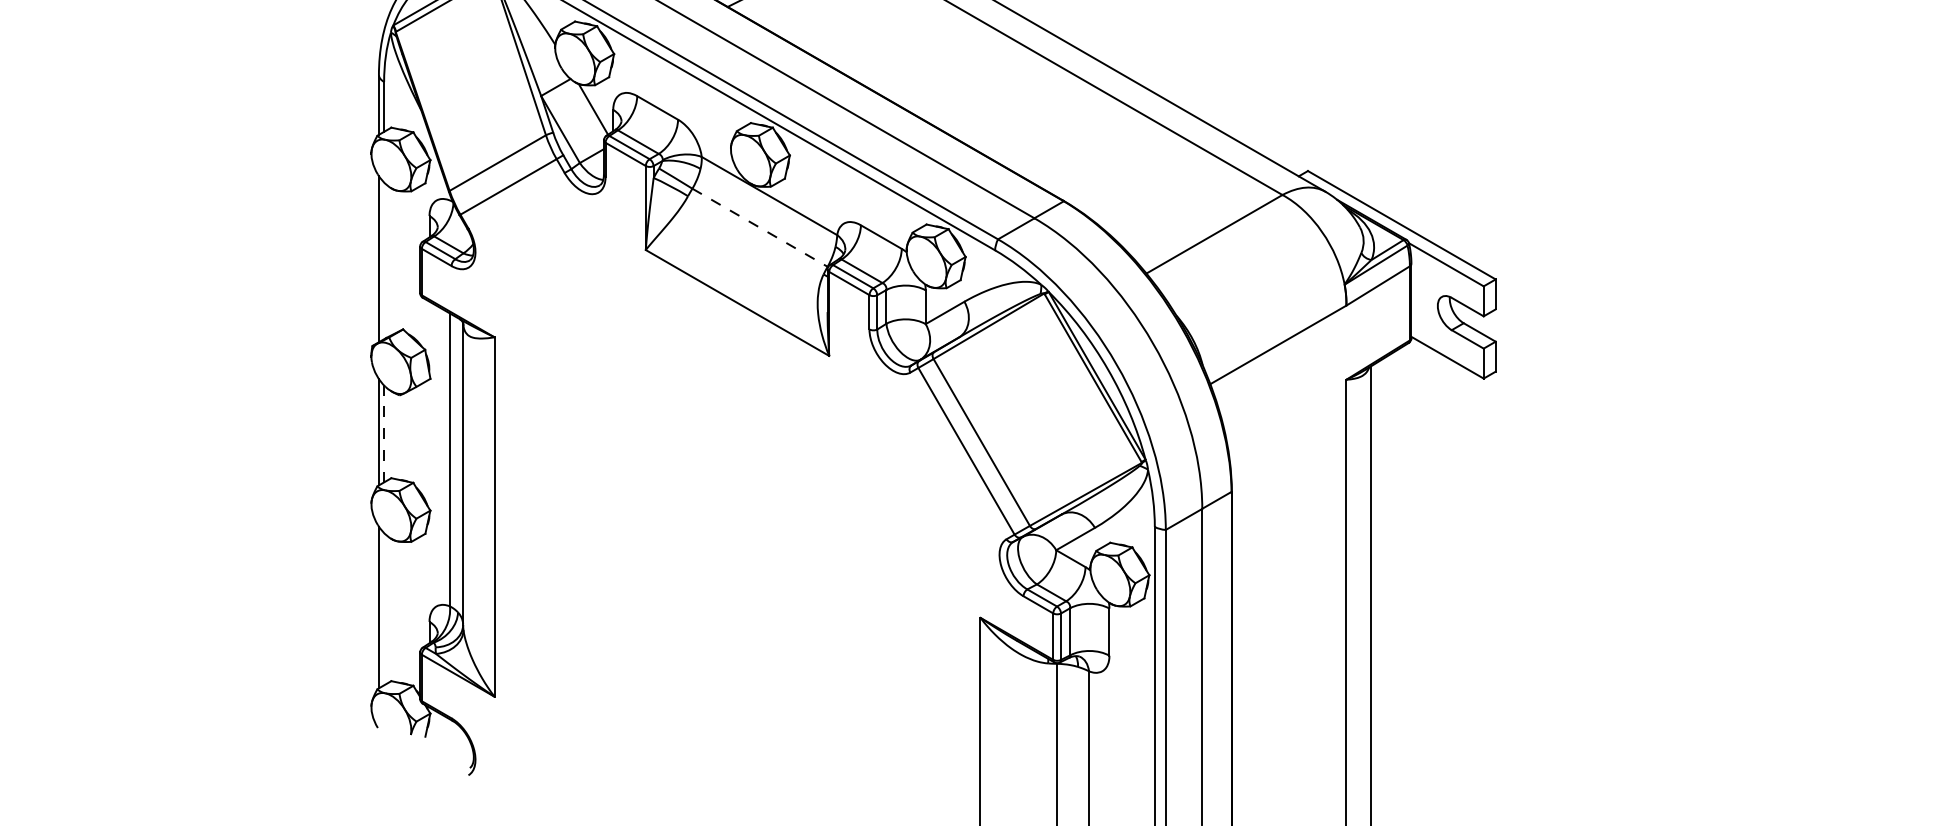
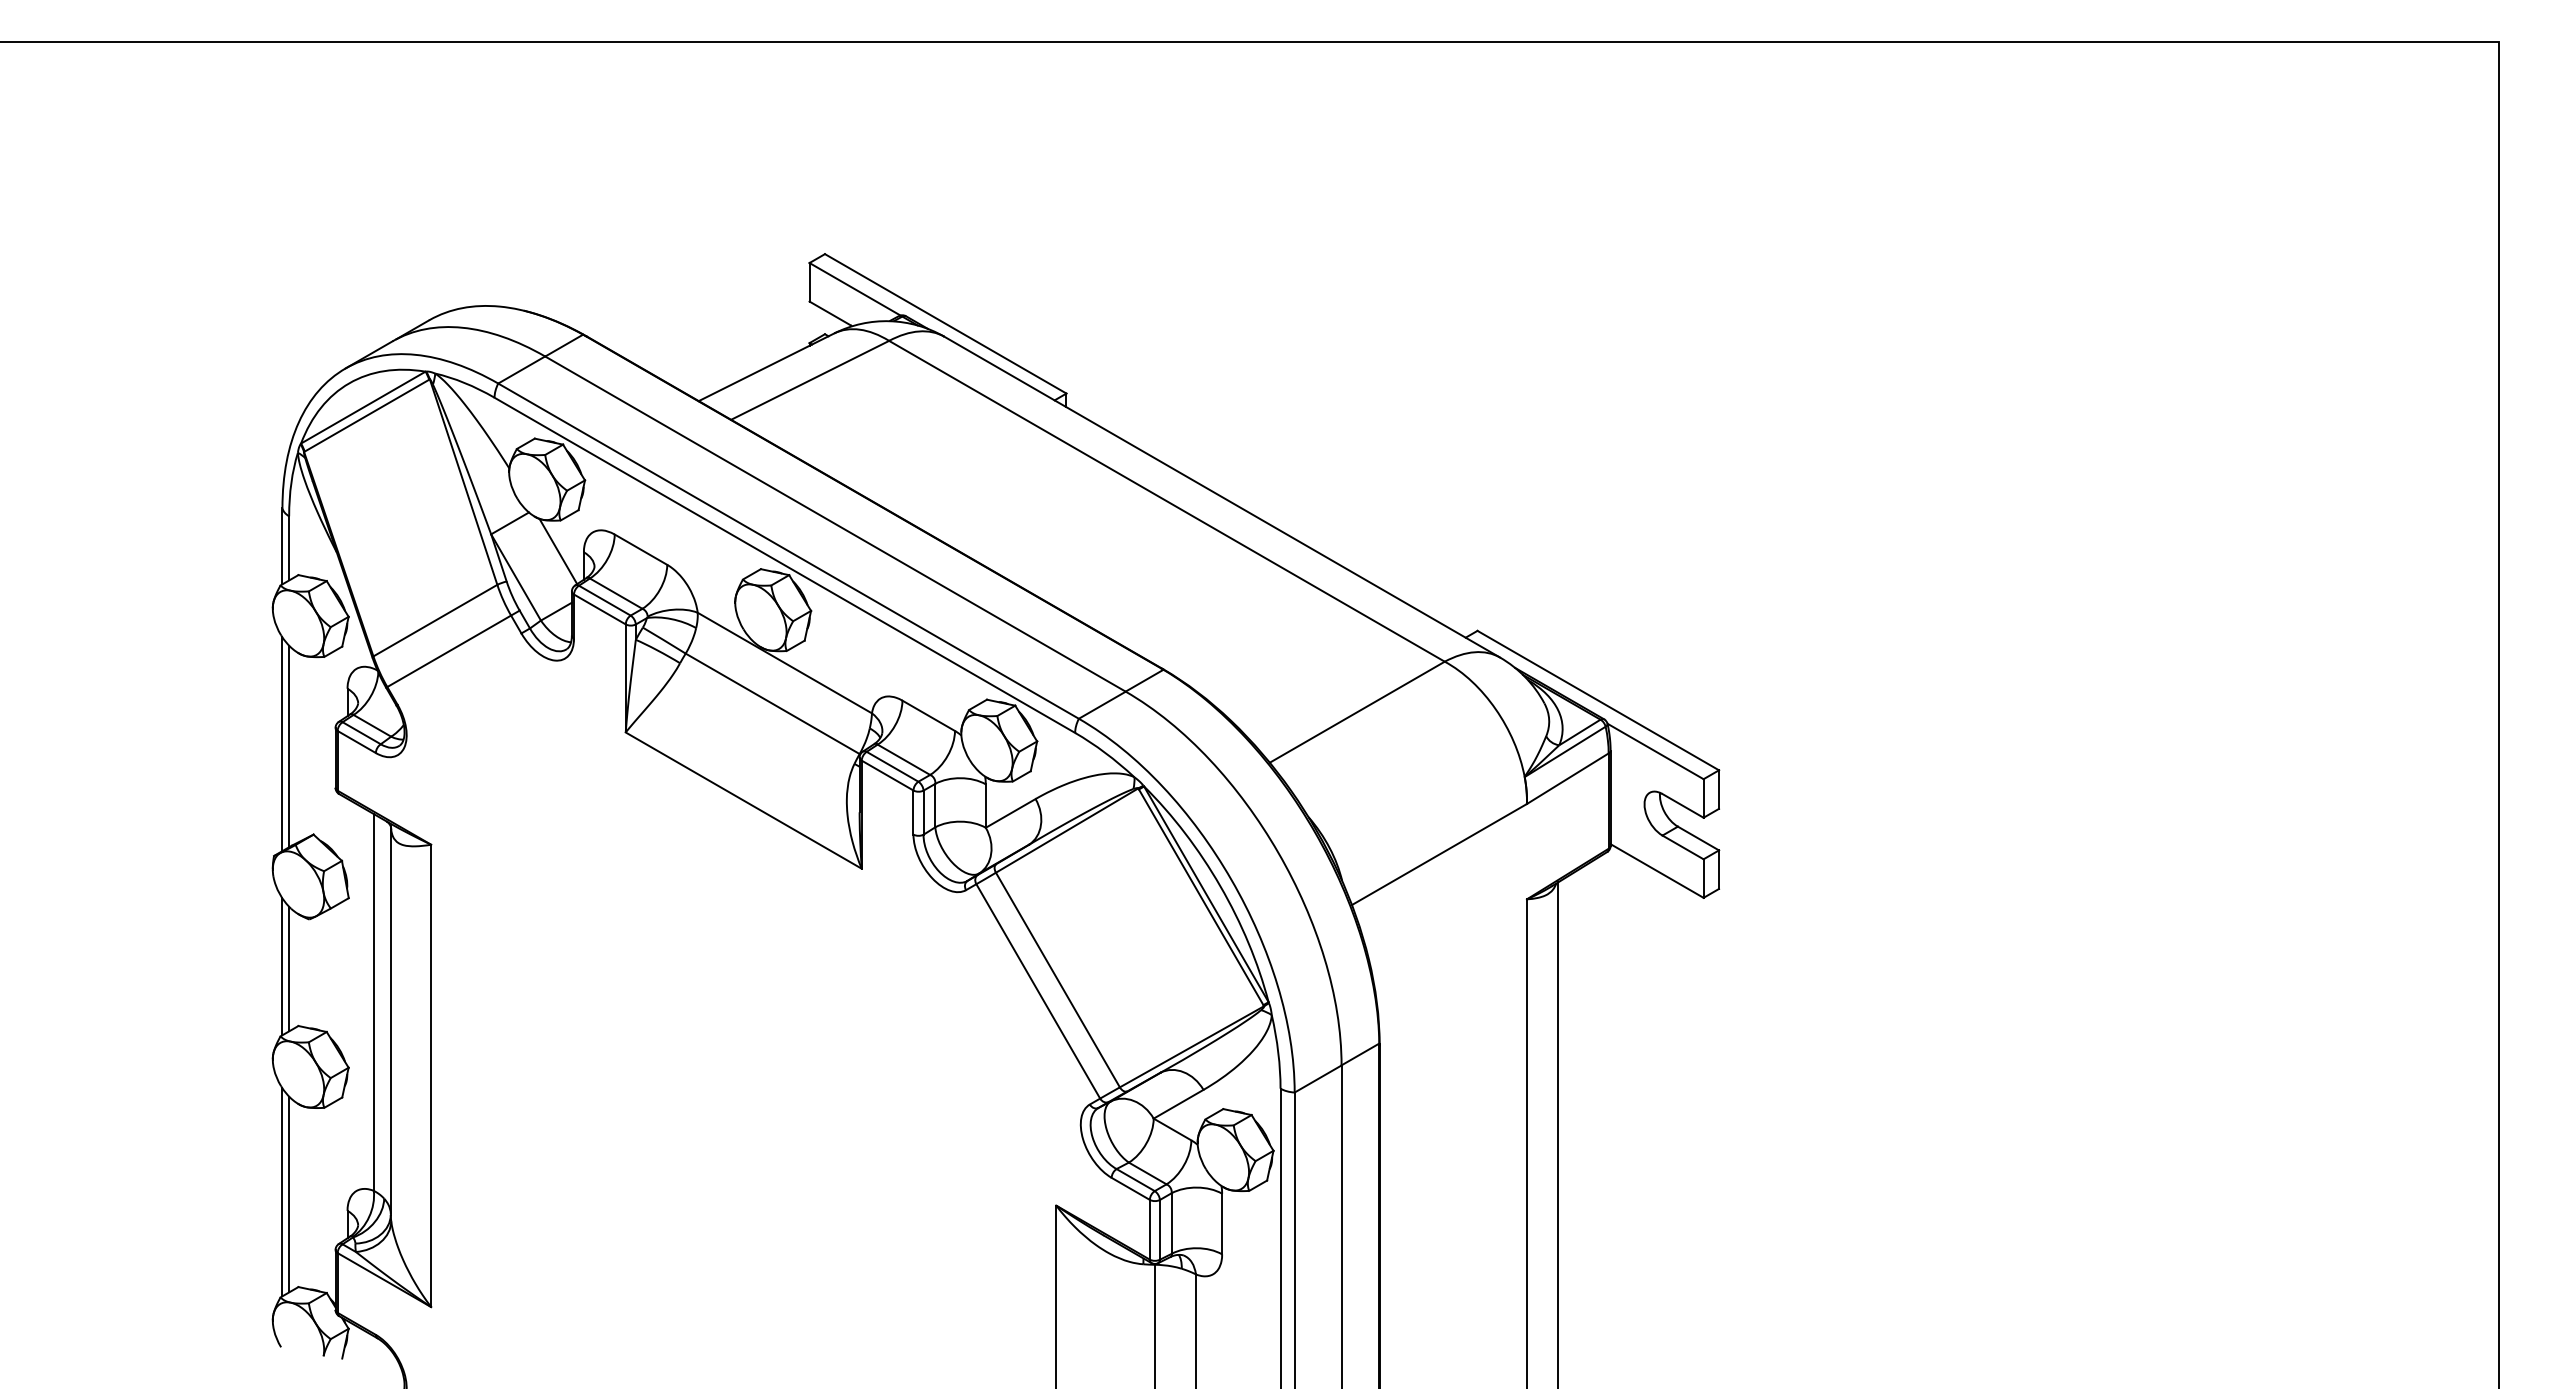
line: (760, 228) -> (773, 704), dashed -> solid
line: (384, 260) -> (289, 746), added
line: (384, 433) -> (289, 968), dashed -> solid
line: (384, 609) -> (289, 1194), added

